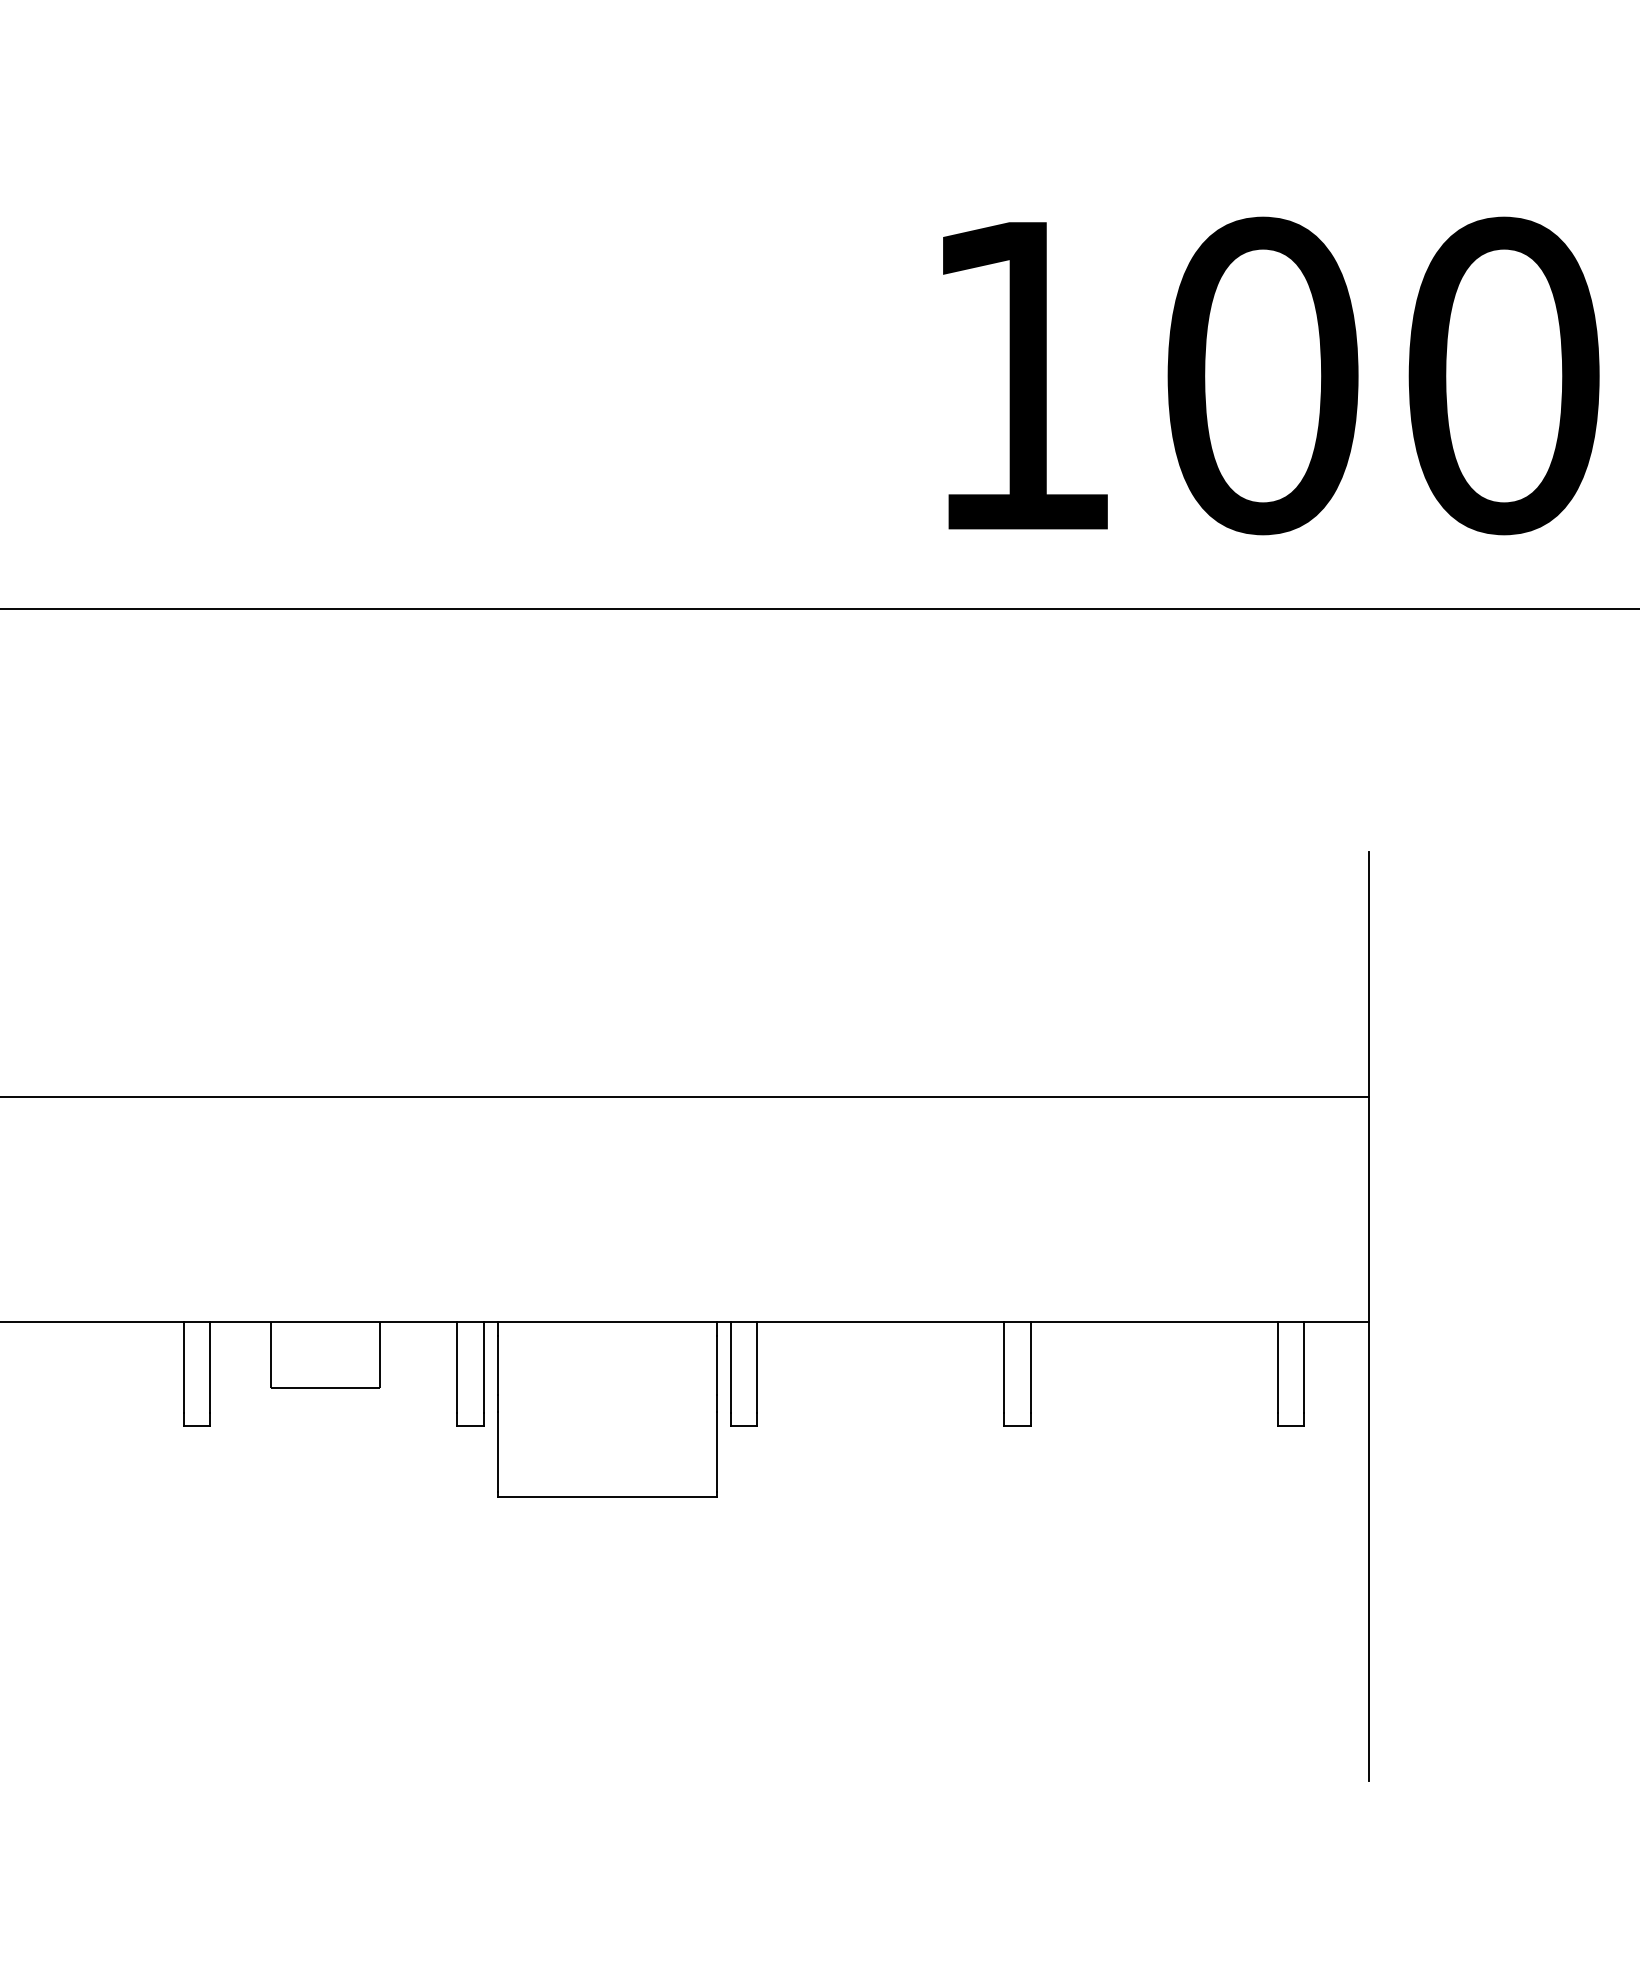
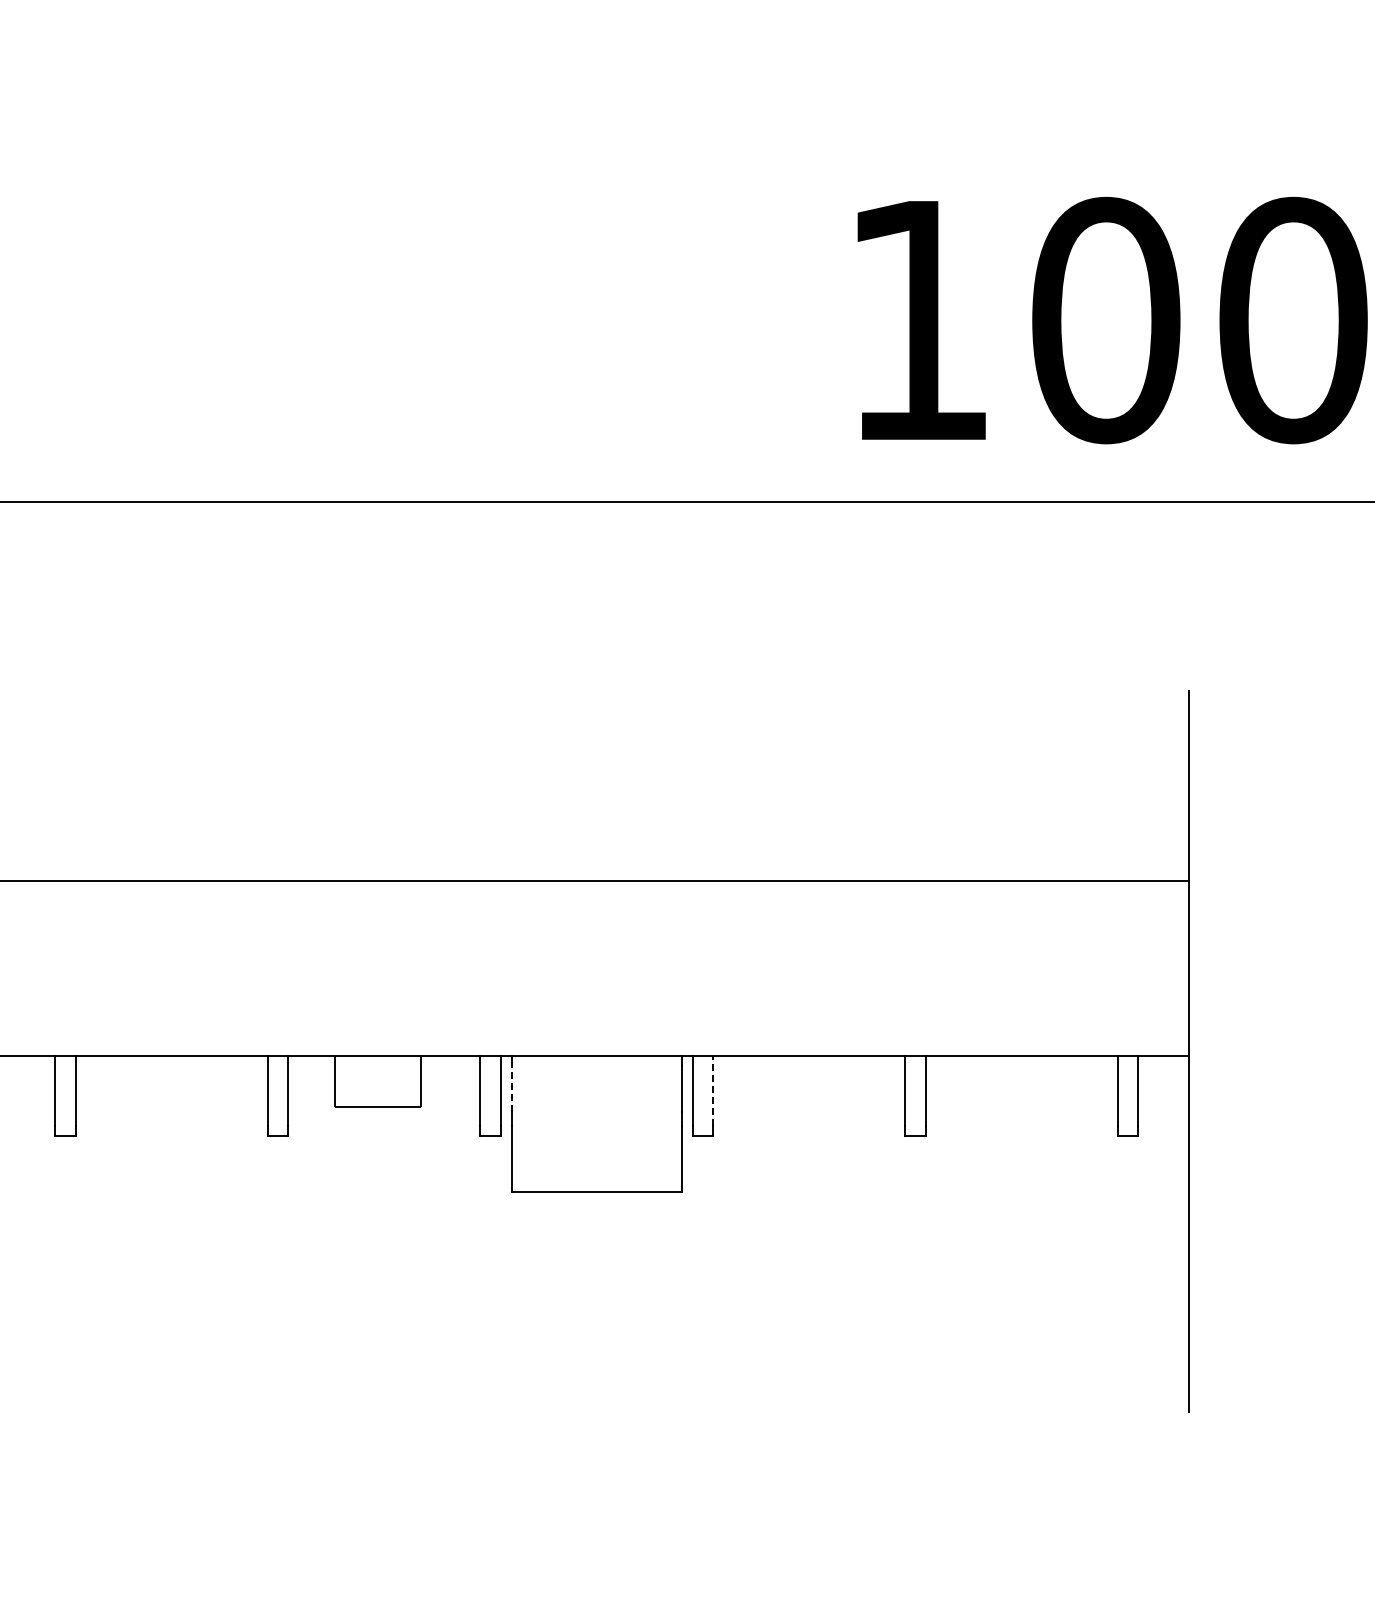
line: (497, 1365) -> (511, 1089), solid -> dashed
line: (757, 1367) -> (713, 1090), solid -> dashed

